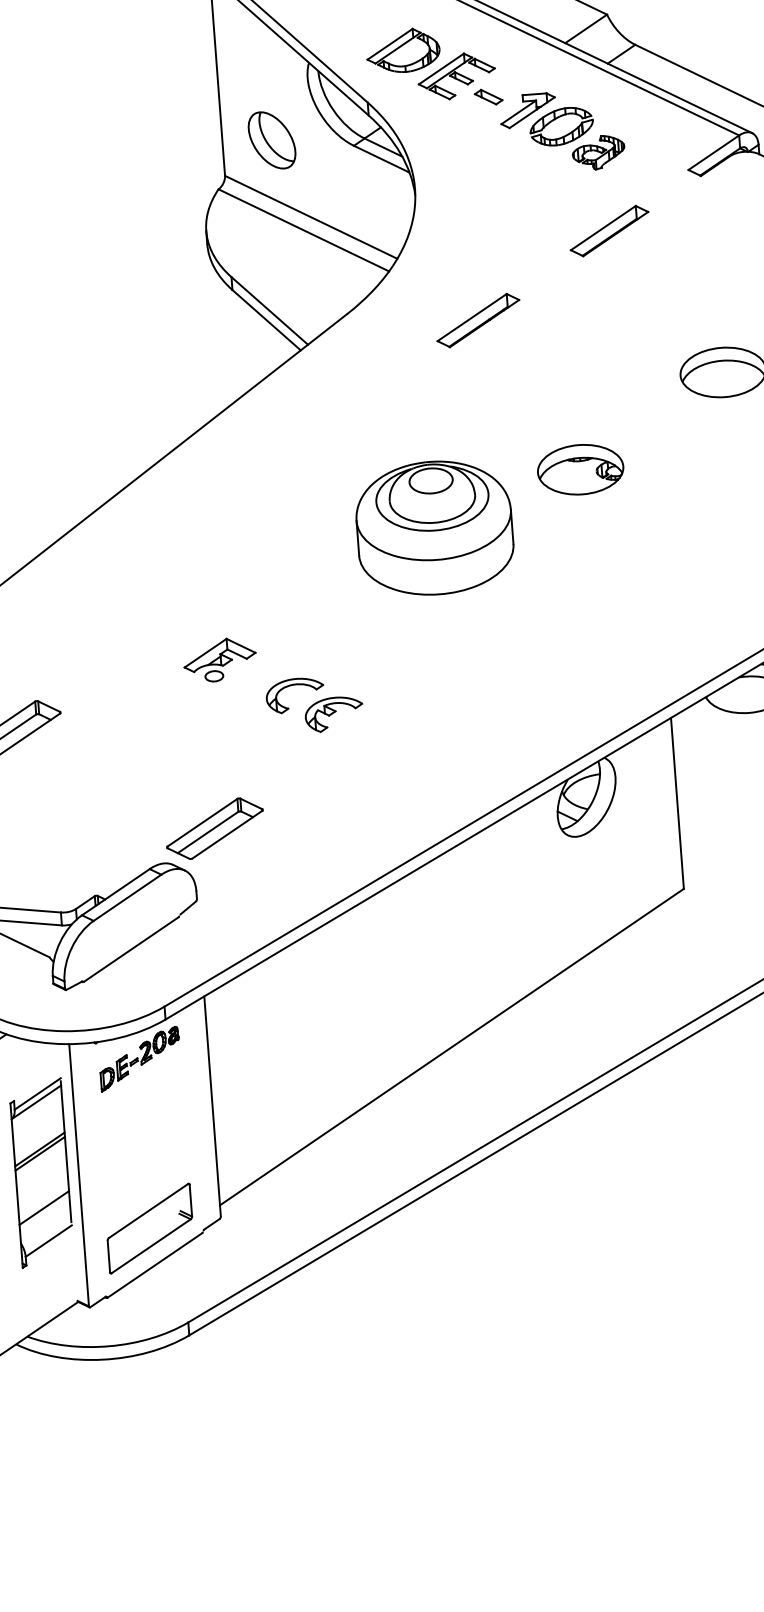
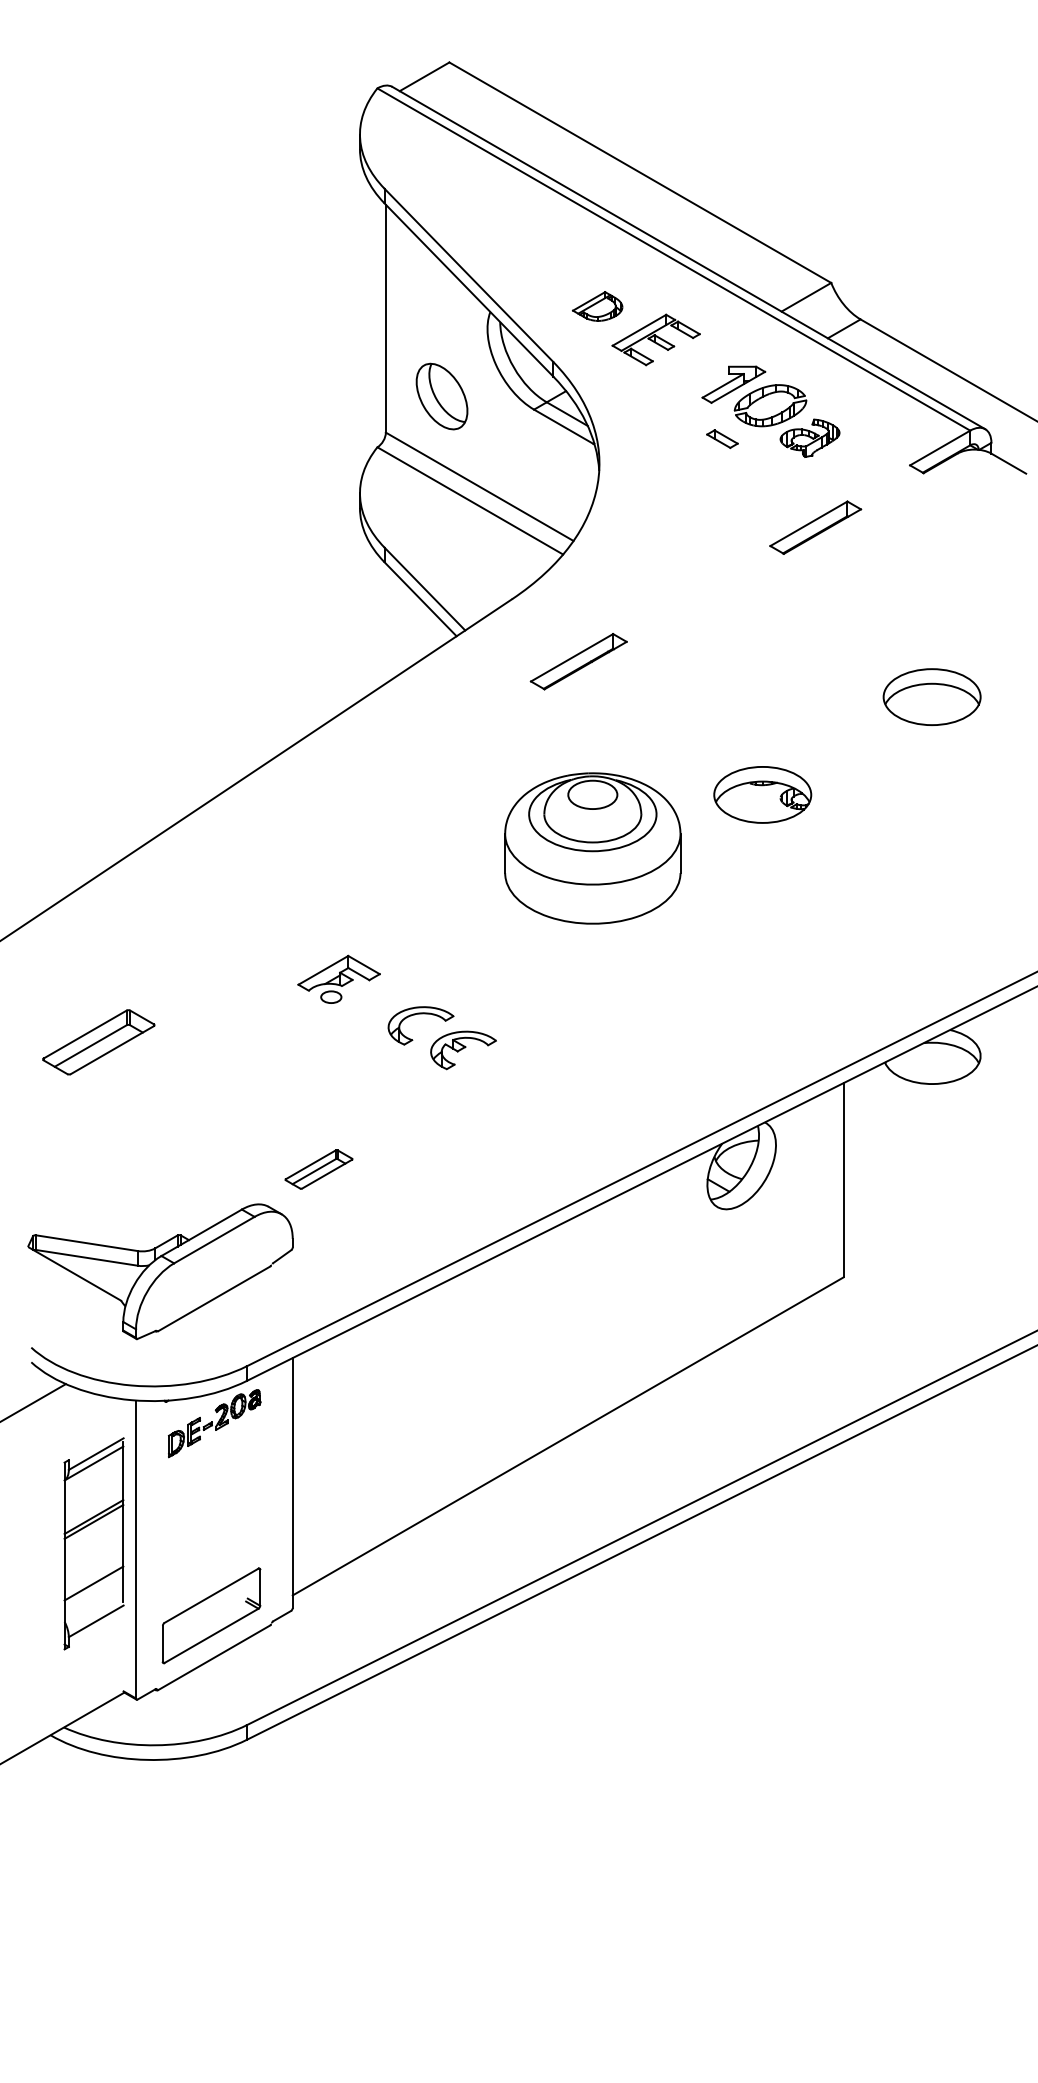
part: (402, 50) -> (597, 306), size x0.6
part: (488, 96) -> (722, 438), moved
part: (478, 320) -> (578, 661), moved
part: (214, 828) -> (318, 1169), size x0.6

